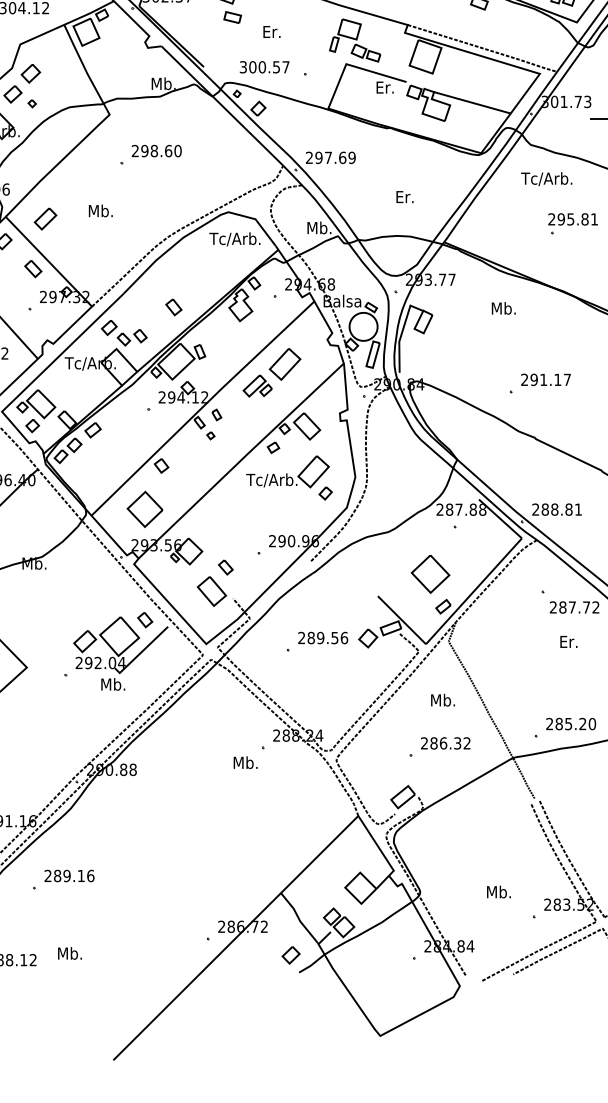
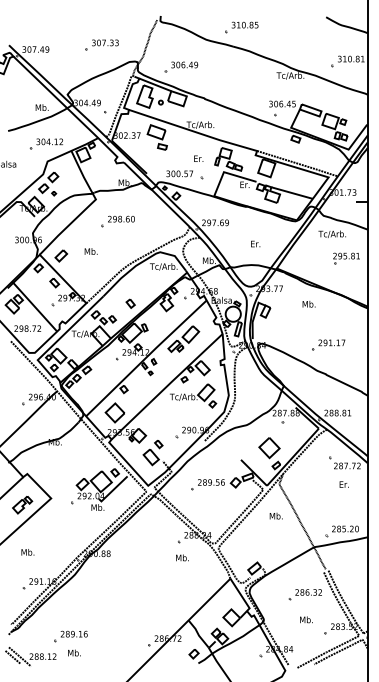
text: (271, 31) -> (198, 158), moved
part: (437, 747) -> (304, 594), moved
text: (245, 761) -> (182, 557), moved
part: (62, 880) -> (70, 636), moved

